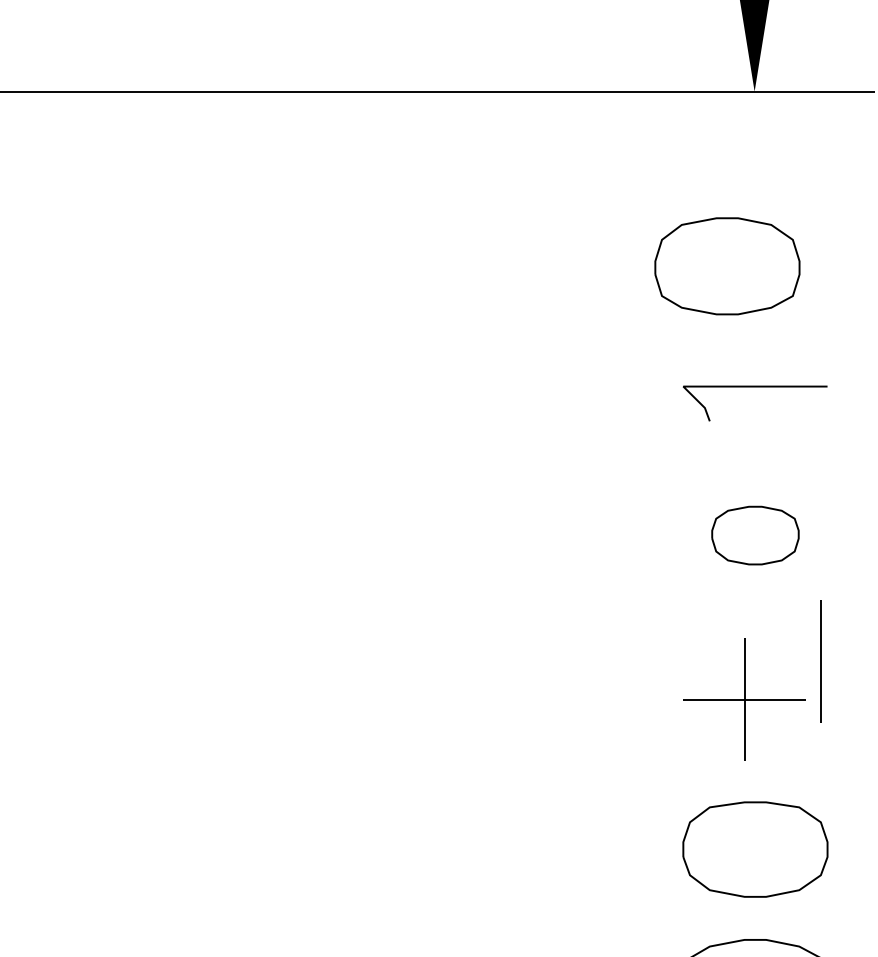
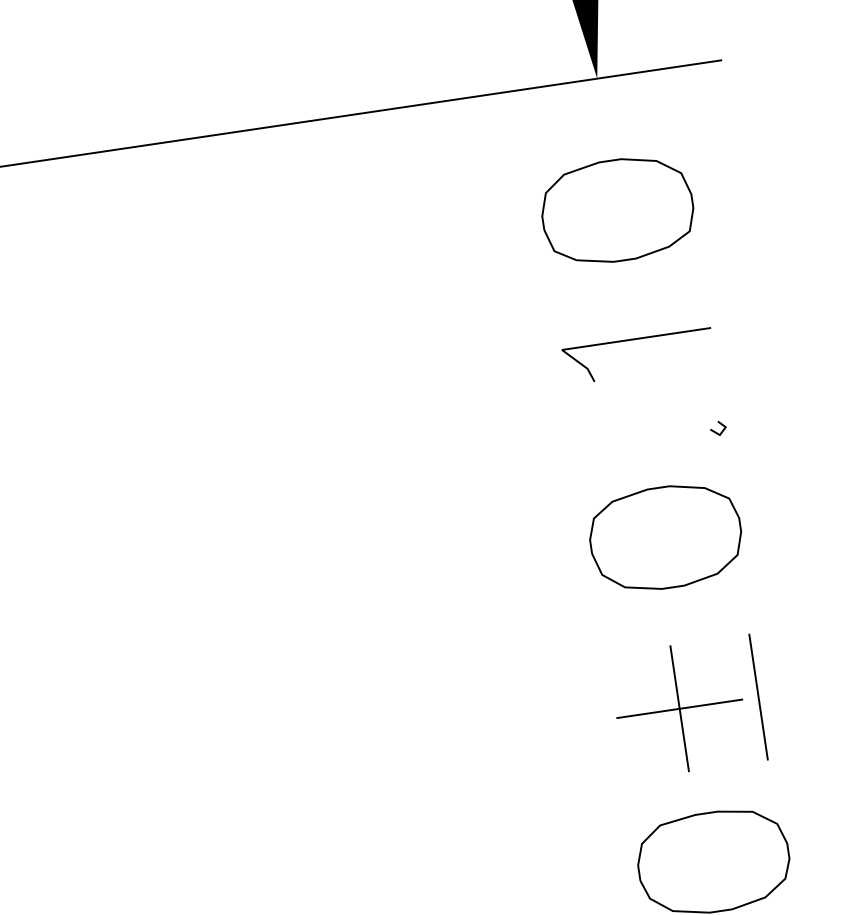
part: (727, 266) -> (617, 210), moved
line: (754, 387) -> (635, 340), moved
line: (819, 443) -> (718, 432), added
part: (755, 535) -> (665, 537), size x1.67
line: (820, 661) -> (758, 697), moved

